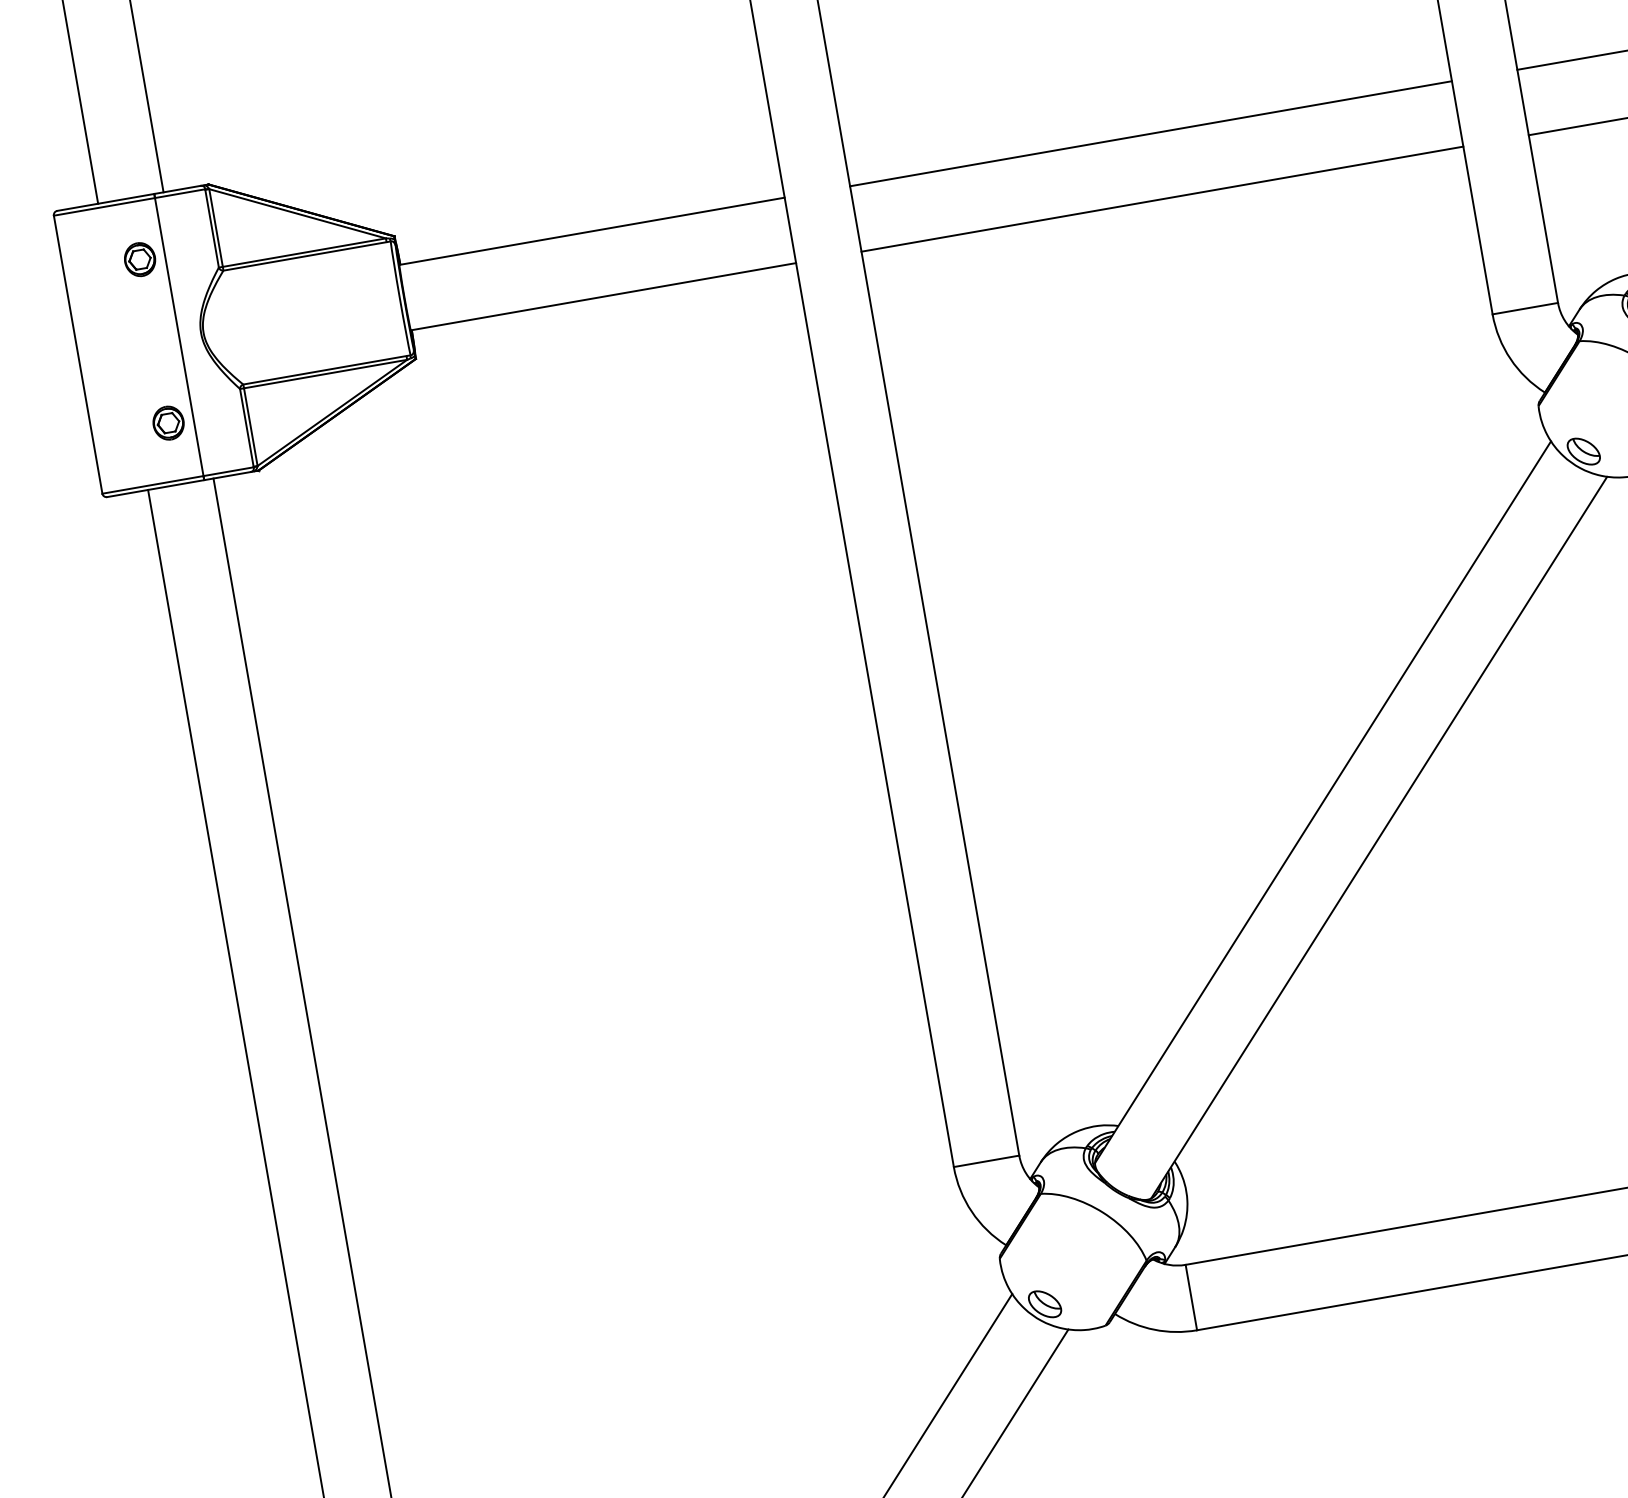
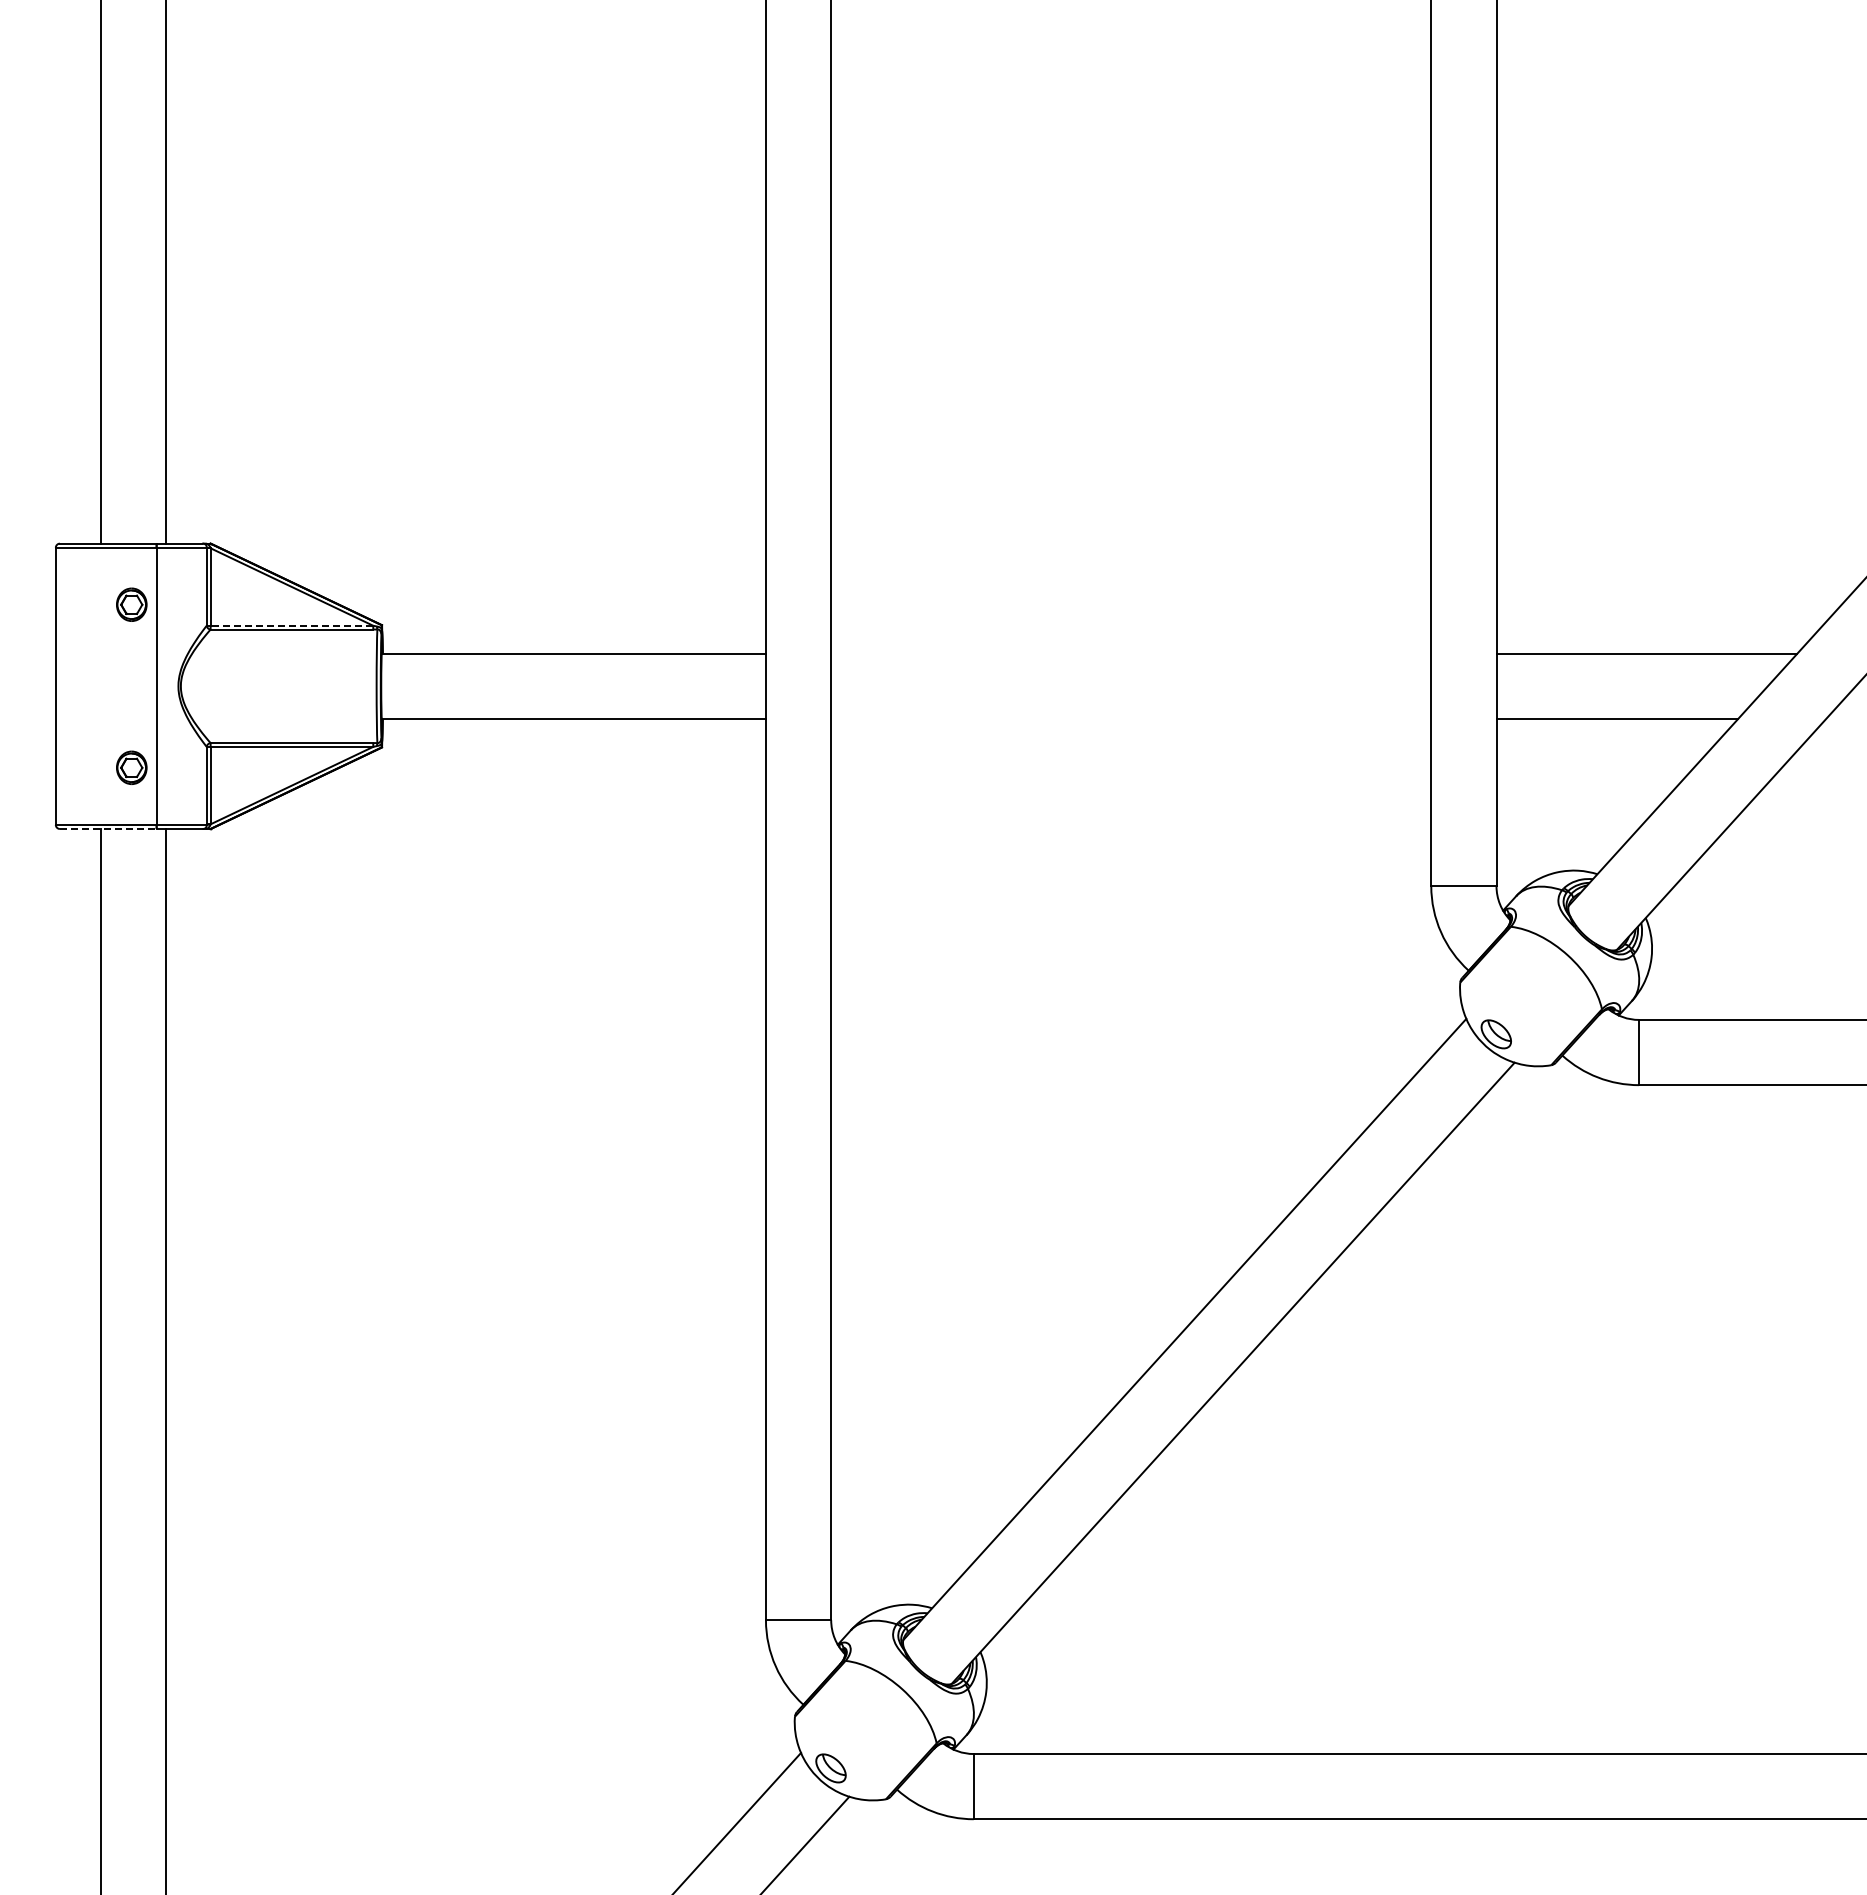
line: (1151, 133) -> (1131, 653), removed
line: (1162, 198) -> (1131, 718), removed
line: (303, 252) -> (291, 625), solid -> dashed
line: (156, 489) -> (108, 829), solid -> dashed

